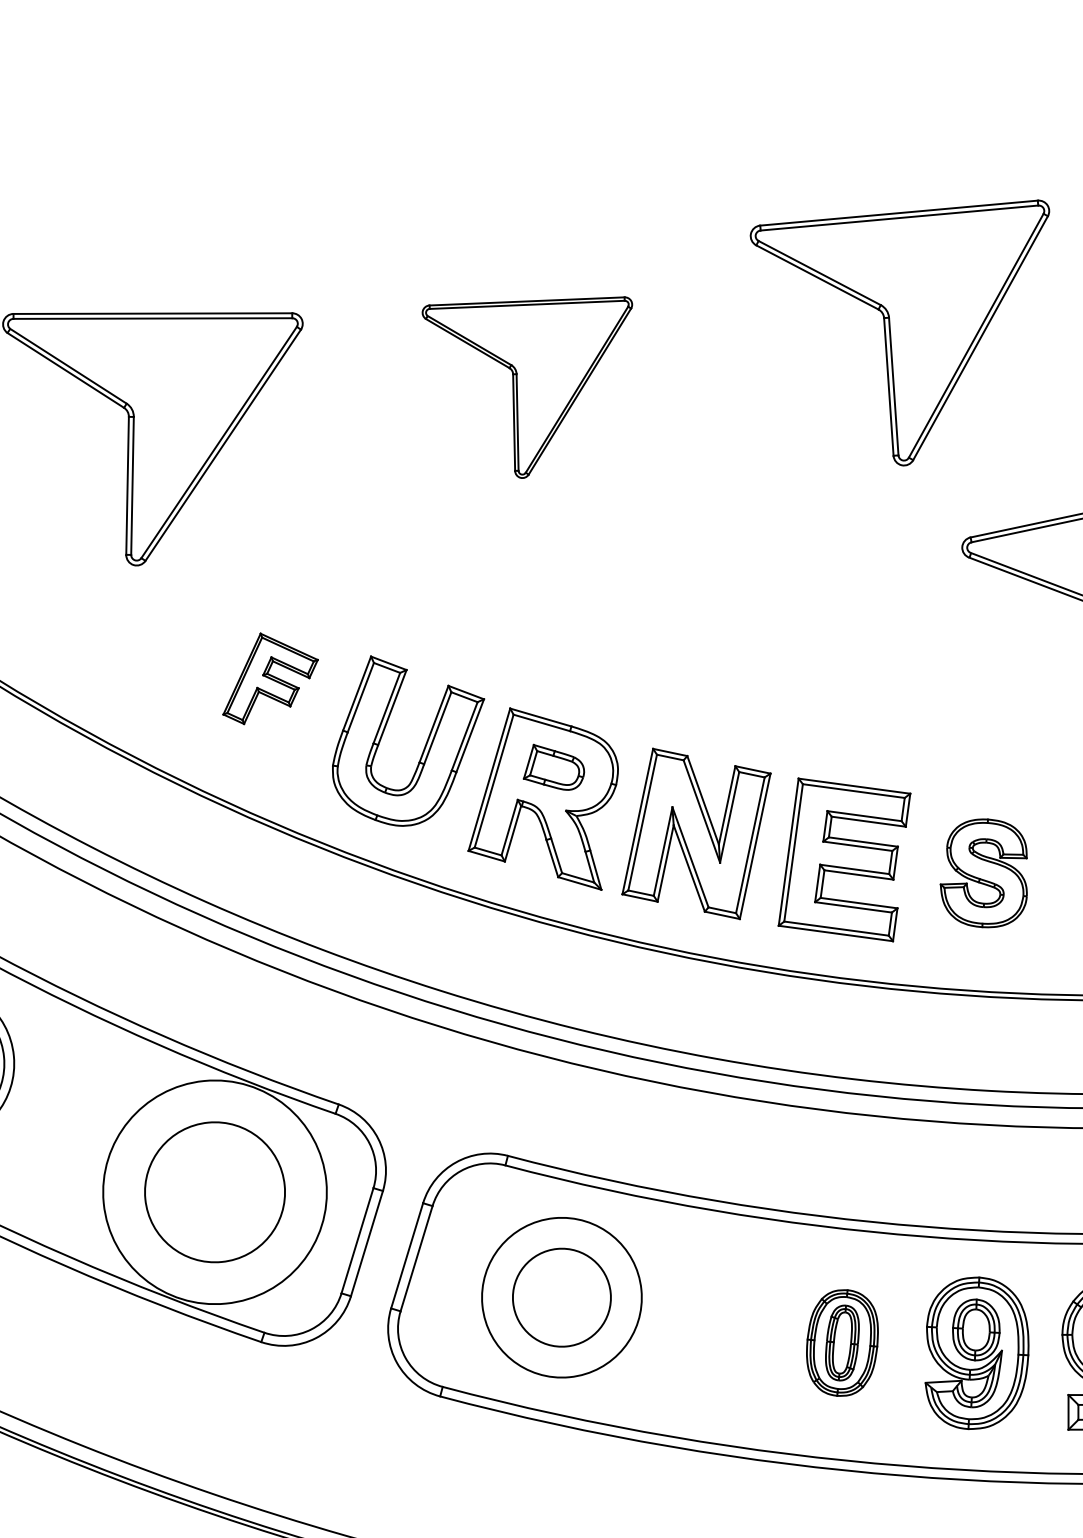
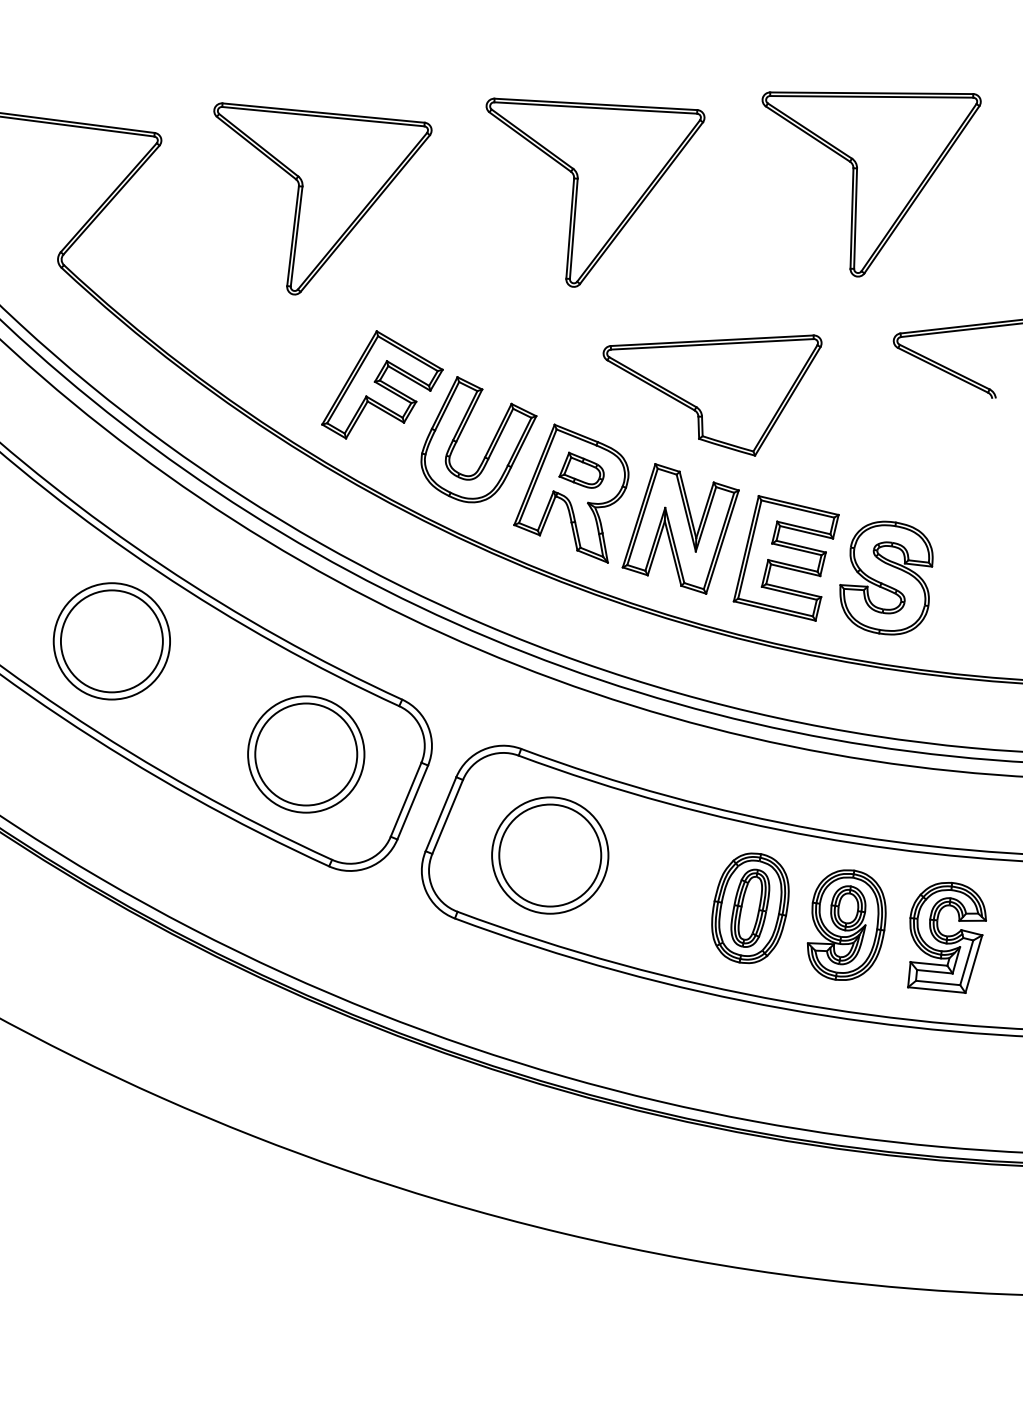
part: (534, 385) -> (595, 192), size x1.43
part: (721, 647) -> (712, 395), added
part: (269, 676) -> (382, 384), size x1.67
part: (984, 872) -> (886, 577), size x1.43
circle: (215, 1192) -> (306, 754), size x0.71
circle: (562, 1297) -> (550, 855), size x1.43
part: (842, 1343) -> (750, 908), size x1.43

